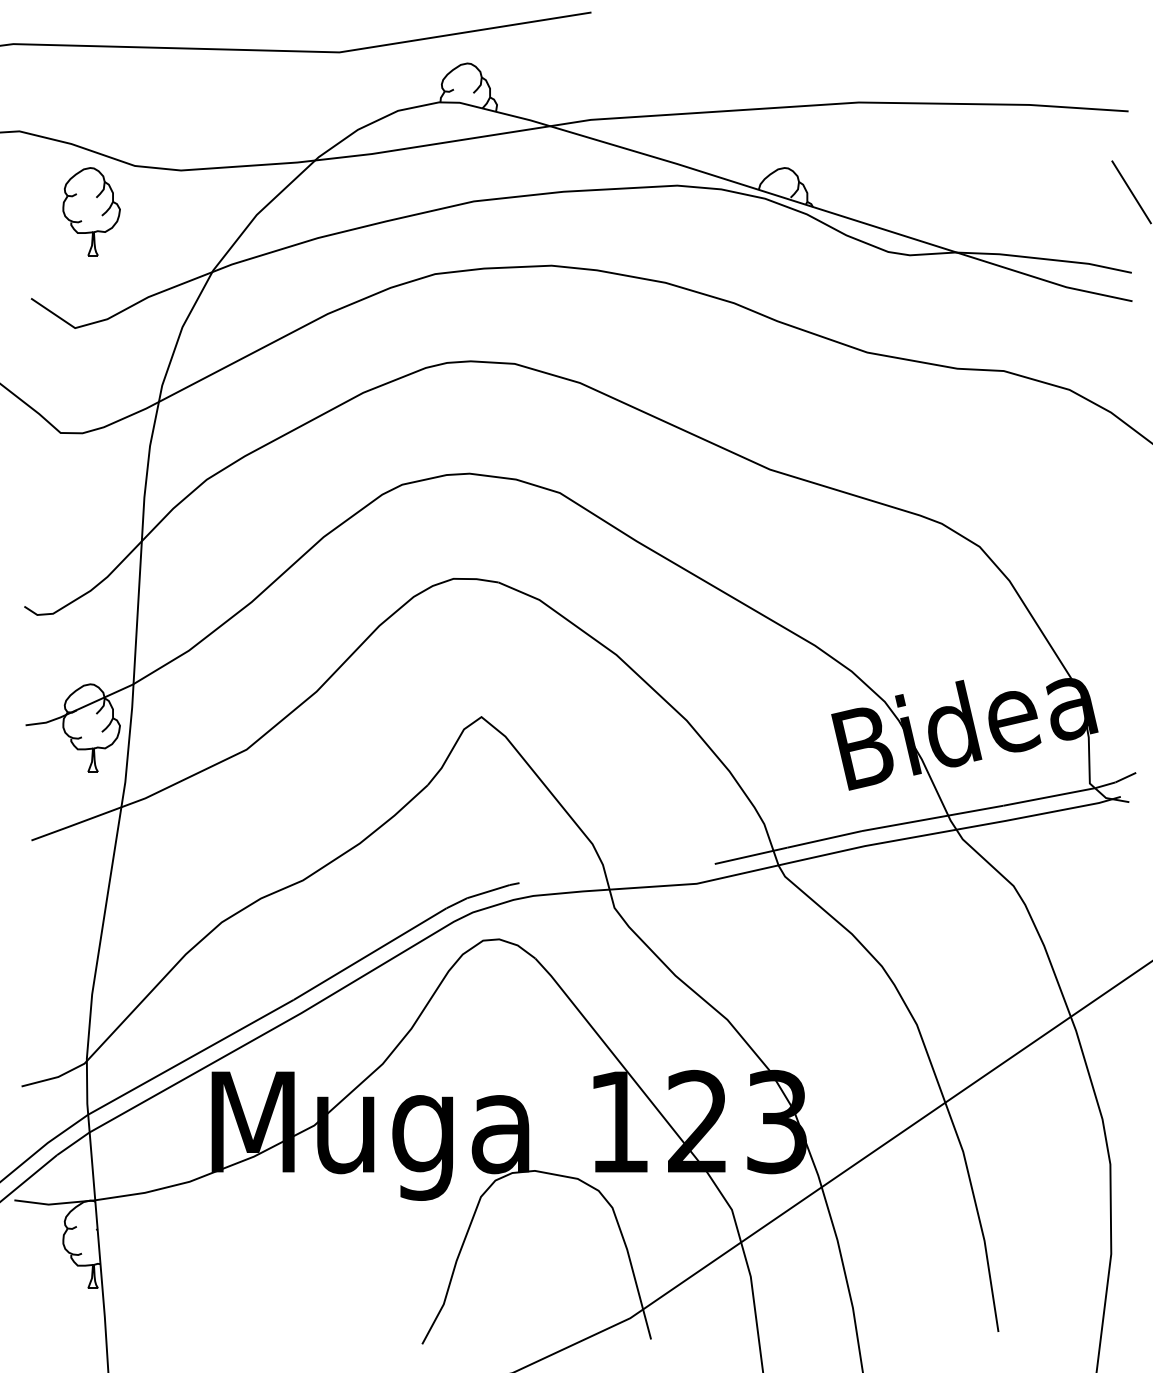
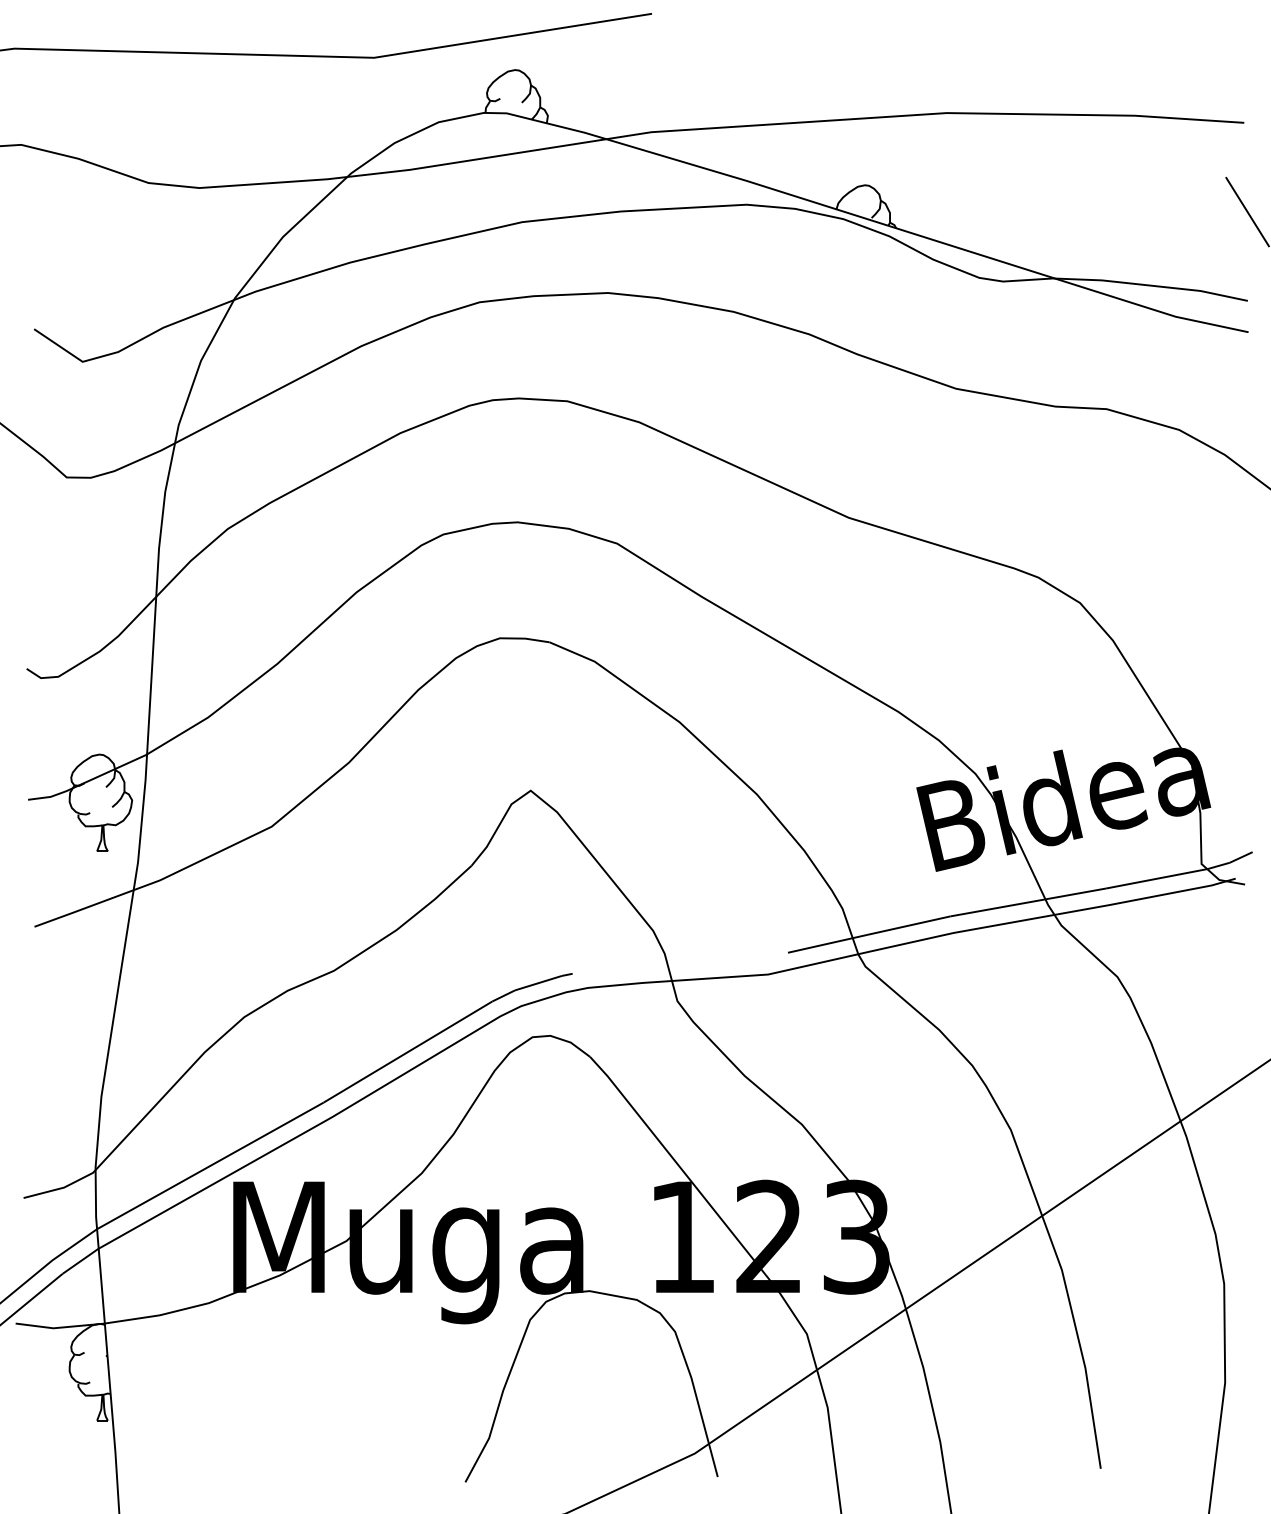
part: (91, 211) -> (100, 233), removed

